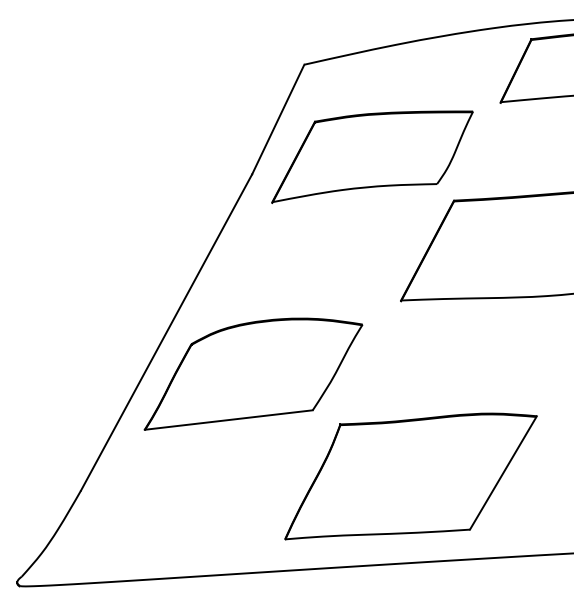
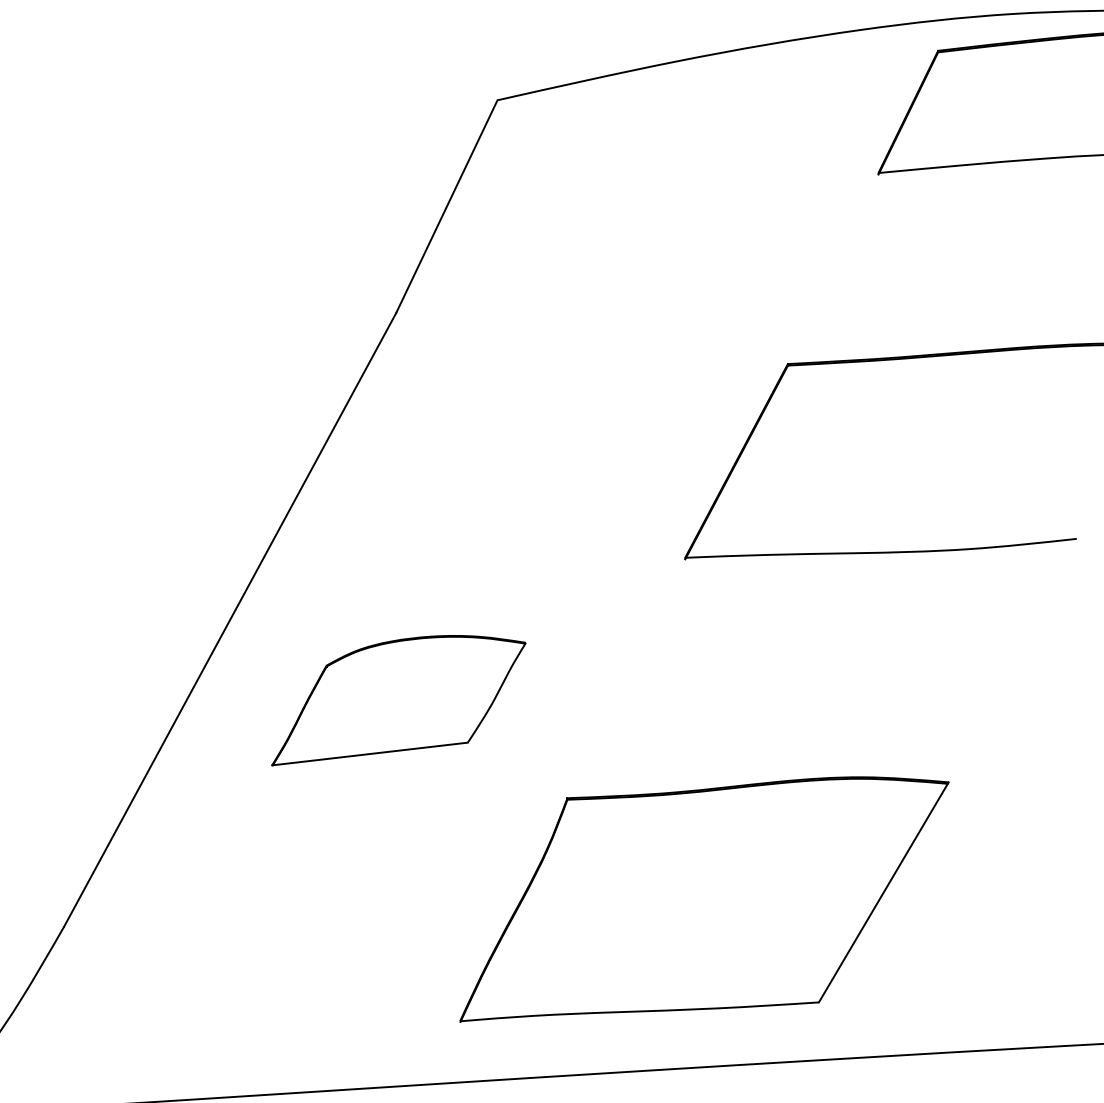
part: (372, 156) -> (629, 278), removed
part: (253, 373) -> (398, 699), size x0.6

